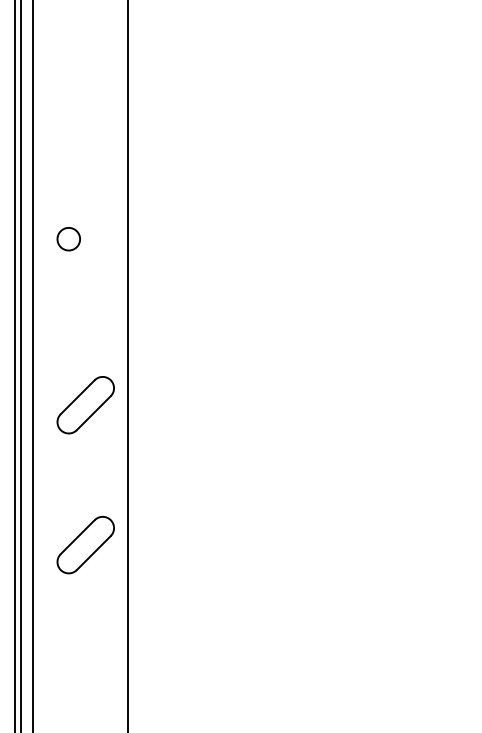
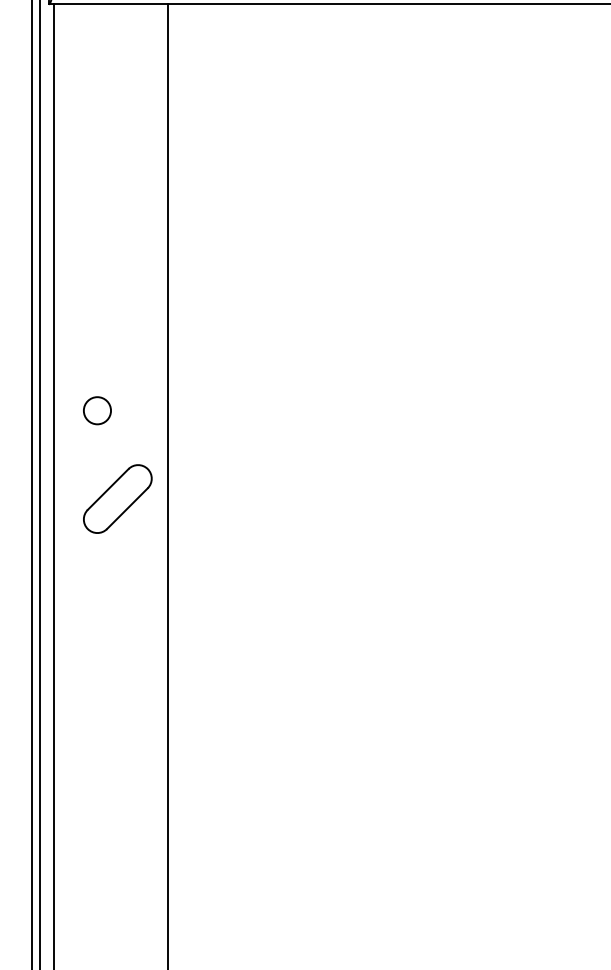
circle: (68, 238) -> (97, 410), moved
part: (85, 544) -> (117, 666), removed

